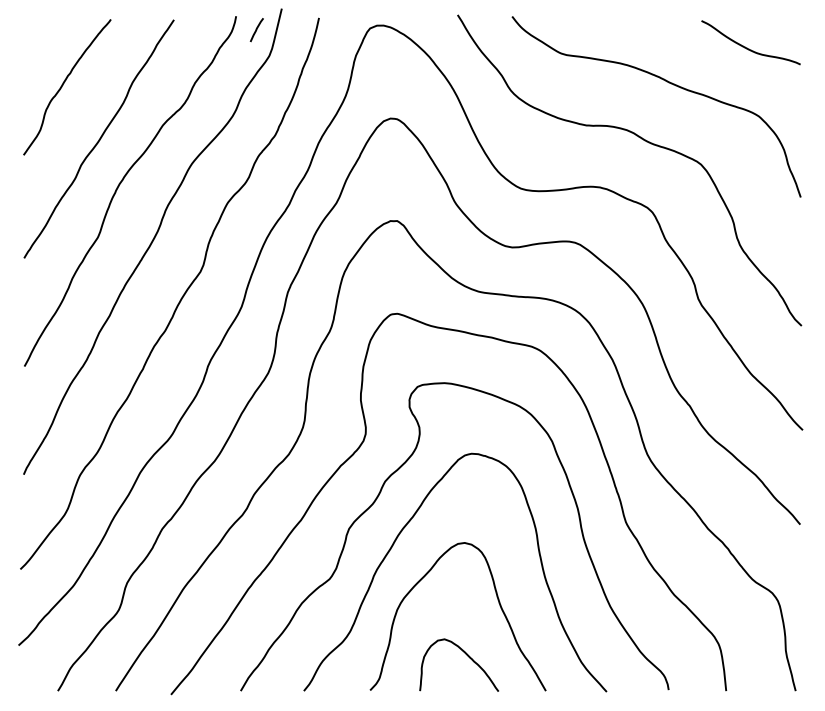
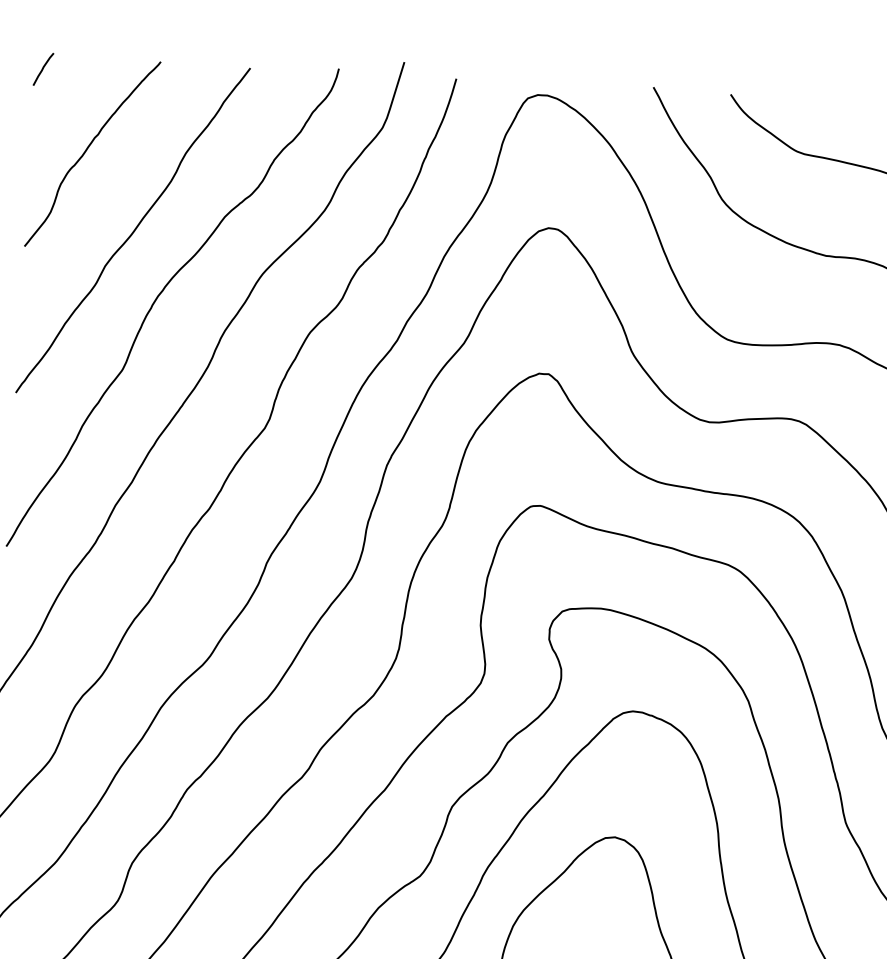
line: (256, 30) -> (42, 69), moved

